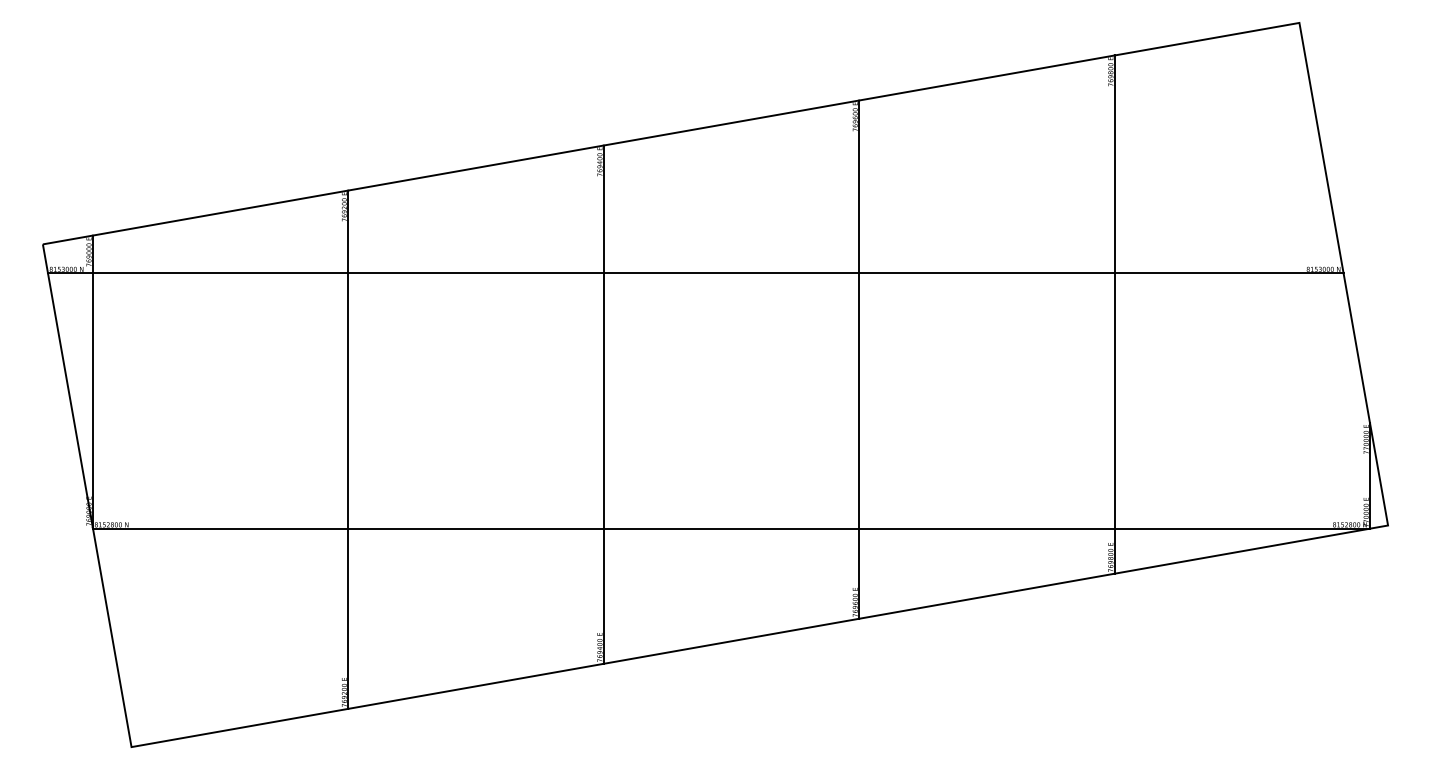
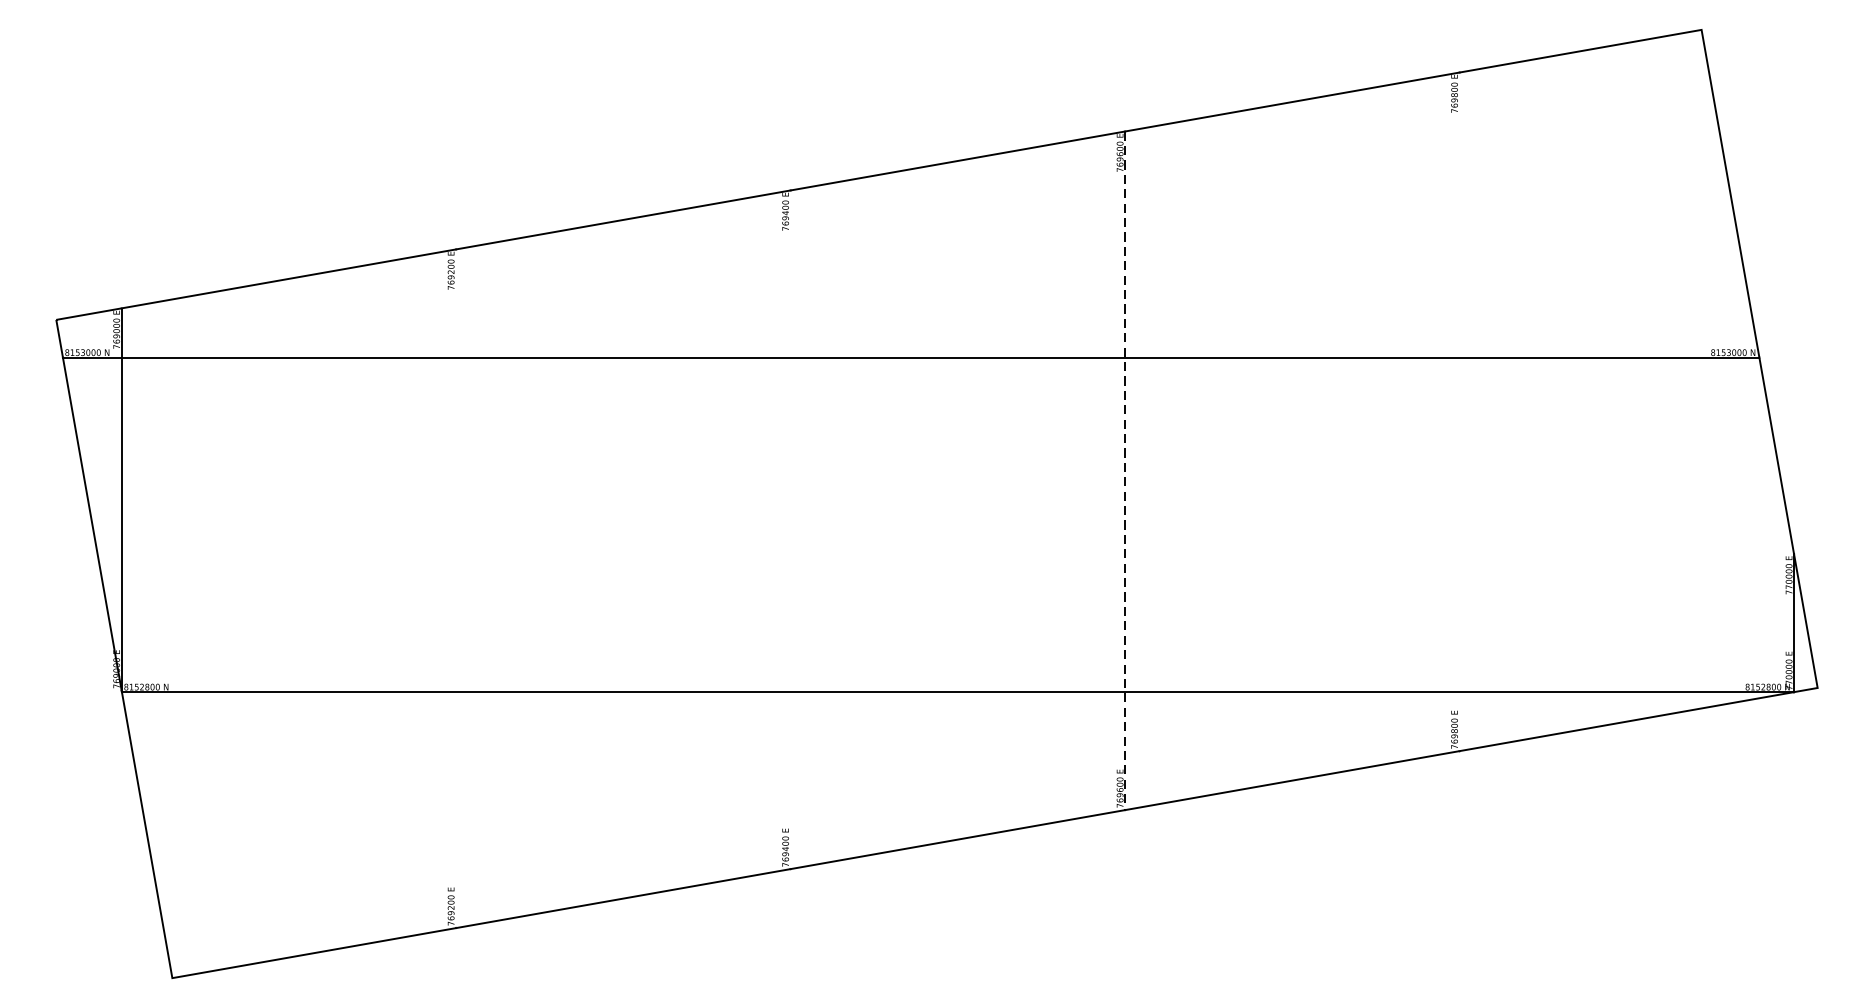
line: (1114, 314) -> (1459, 411), removed
line: (859, 360) -> (1125, 471), solid -> dashed
line: (603, 404) -> (790, 529), removed
line: (348, 449) -> (456, 588), removed

